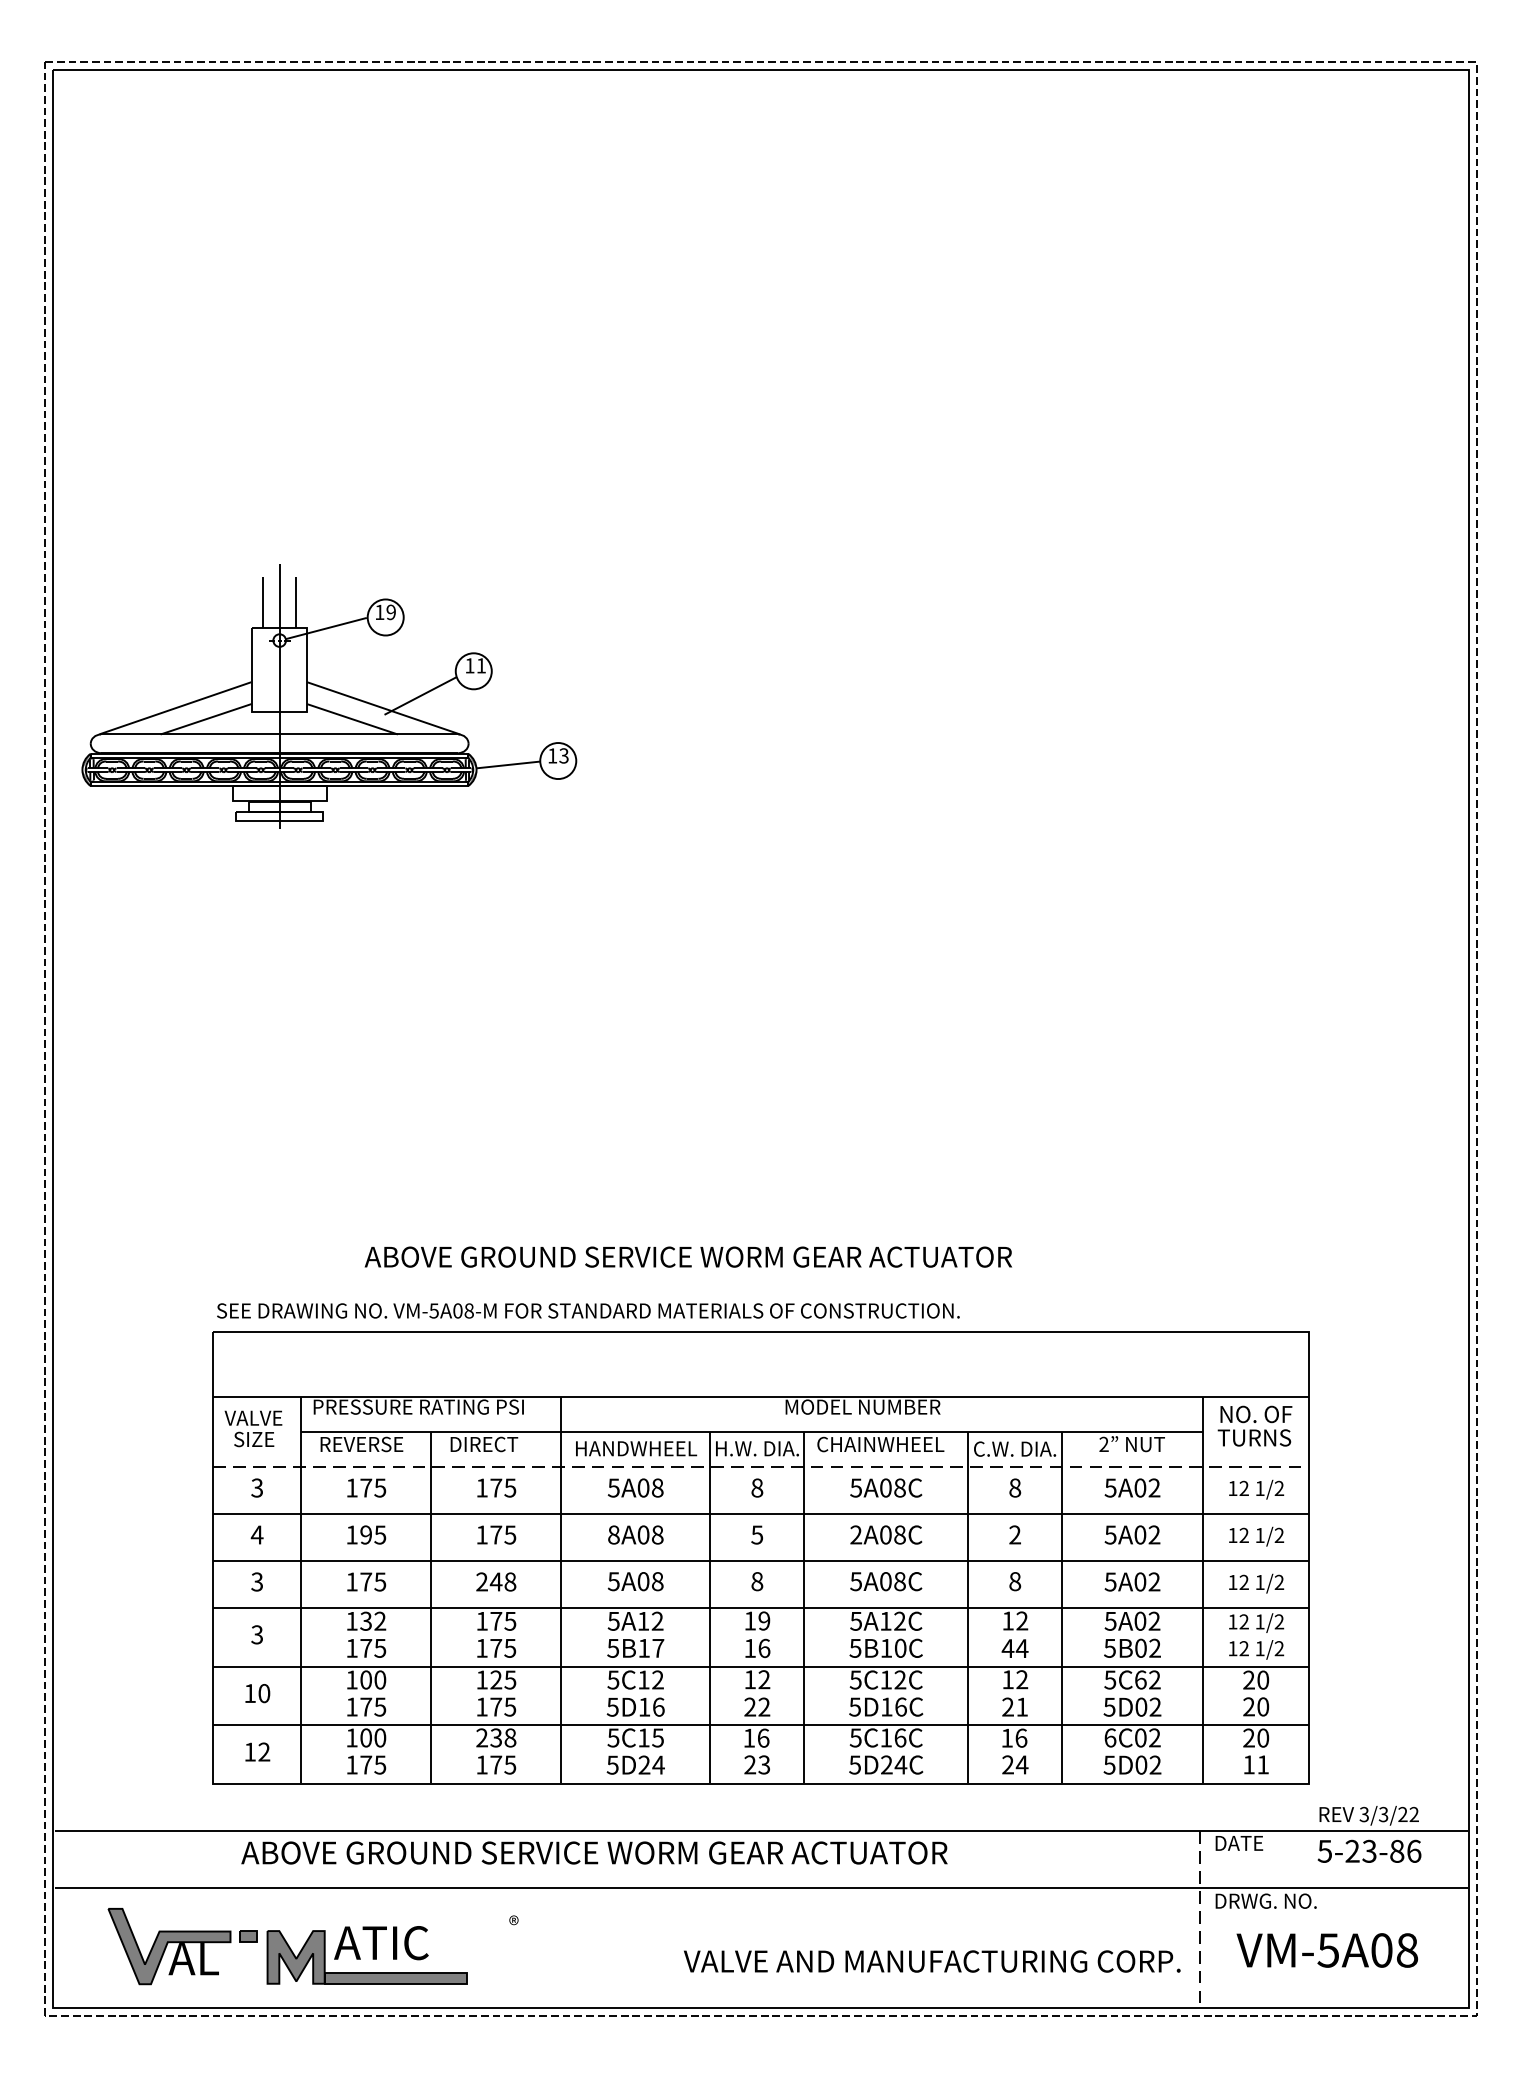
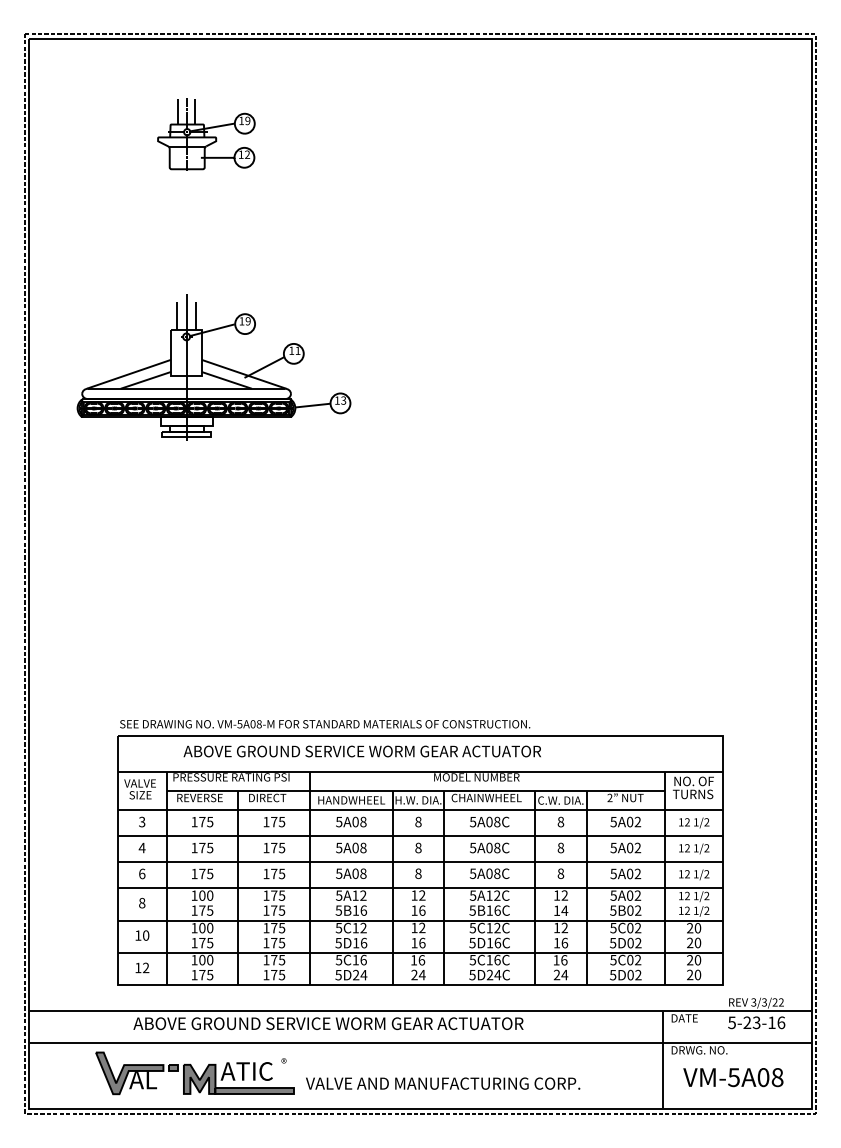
part: (373, 243) -> (206, 134), added
part: (328, 695) -> (213, 367), moved
text: (686, 1257) -> (361, 751), moved
line: (761, 1467) -> (420, 810), dashed -> solid
text: (366, 1534) -> (202, 847), 195 -> 175
text: (614, 1534) -> (339, 847), 8A08 -> 5A08
text: (757, 1534) -> (418, 847), 5 -> 8
text: (856, 1534) -> (473, 847), 2A08C -> 5A08C
text: (1014, 1534) -> (560, 847), 2 -> 8
text: (257, 1581) -> (142, 873), 3 -> 6
text: (496, 1581) -> (274, 873), 248 -> 175
text: (373, 1620) -> (206, 895), 132 -> 100
text: (764, 1620) -> (422, 895), 19 -> 12
text: (257, 1635) -> (142, 903), 3 -> 8
text: (657, 1648) -> (363, 910), 5B17 -> 5B16
text: (900, 1648) -> (497, 910), 5B10C -> 5B16C
text: (1007, 1648) -> (556, 910), 44 -> 14
text: (496, 1678) -> (274, 927), 125 -> 175
text: (1141, 1678) -> (630, 927), 5C62 -> 5C02
text: (757, 1706) -> (418, 942), 22 -> 16
text: (1014, 1706) -> (560, 942), 21 -> 16
text: (496, 1736) -> (274, 959), 238 -> 175
text: (657, 1736) -> (363, 959), 5C15 -> 5C16
text: (1110, 1736) -> (613, 959), 6C02 -> 5C02
text: (762, 1763) -> (421, 974), 23 -> 24
text: (1256, 1763) -> (694, 974), 11 -> 20
text: (1396, 1850) -> (771, 1022), 5-23-86 -> 5-23-16
line: (1200, 1919) -> (663, 1060), dashed -> solid
part: (286, 1946) -> (194, 1073), moved
text: (932, 1961) -> (443, 1083), moved

